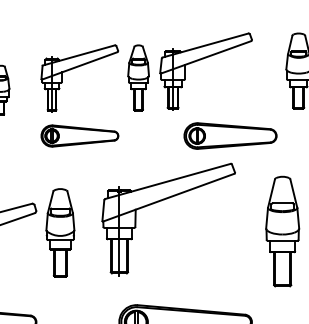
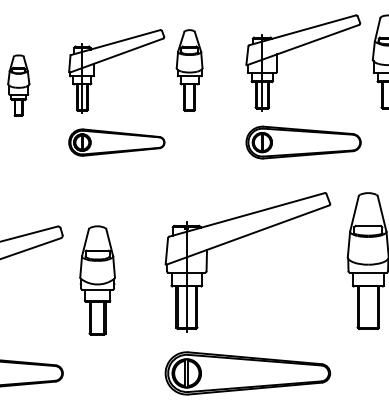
part: (203, 59) -> (299, 47), moved
part: (161, 201) -> (239, 239), moved
part: (60, 232) -> (97, 280), moved

